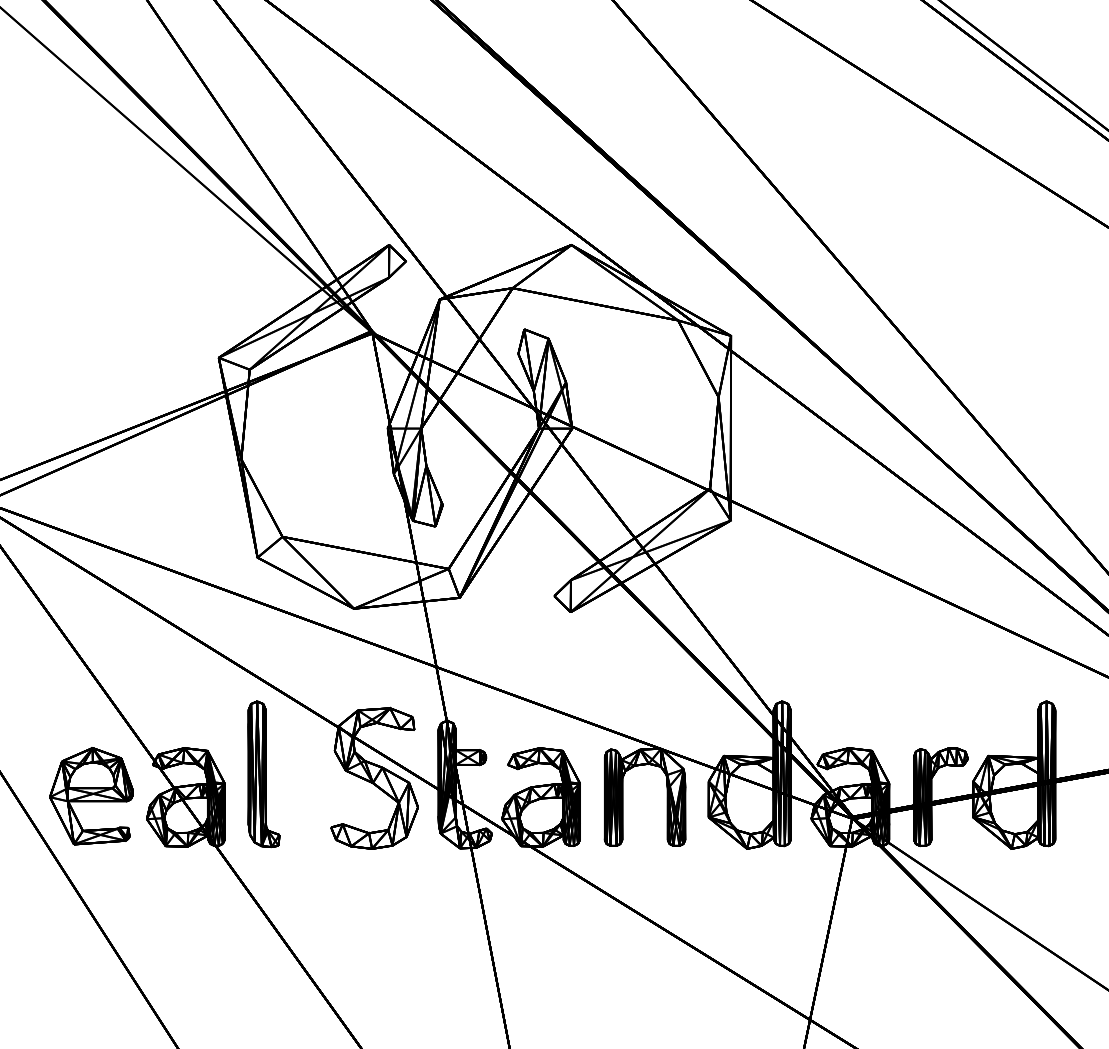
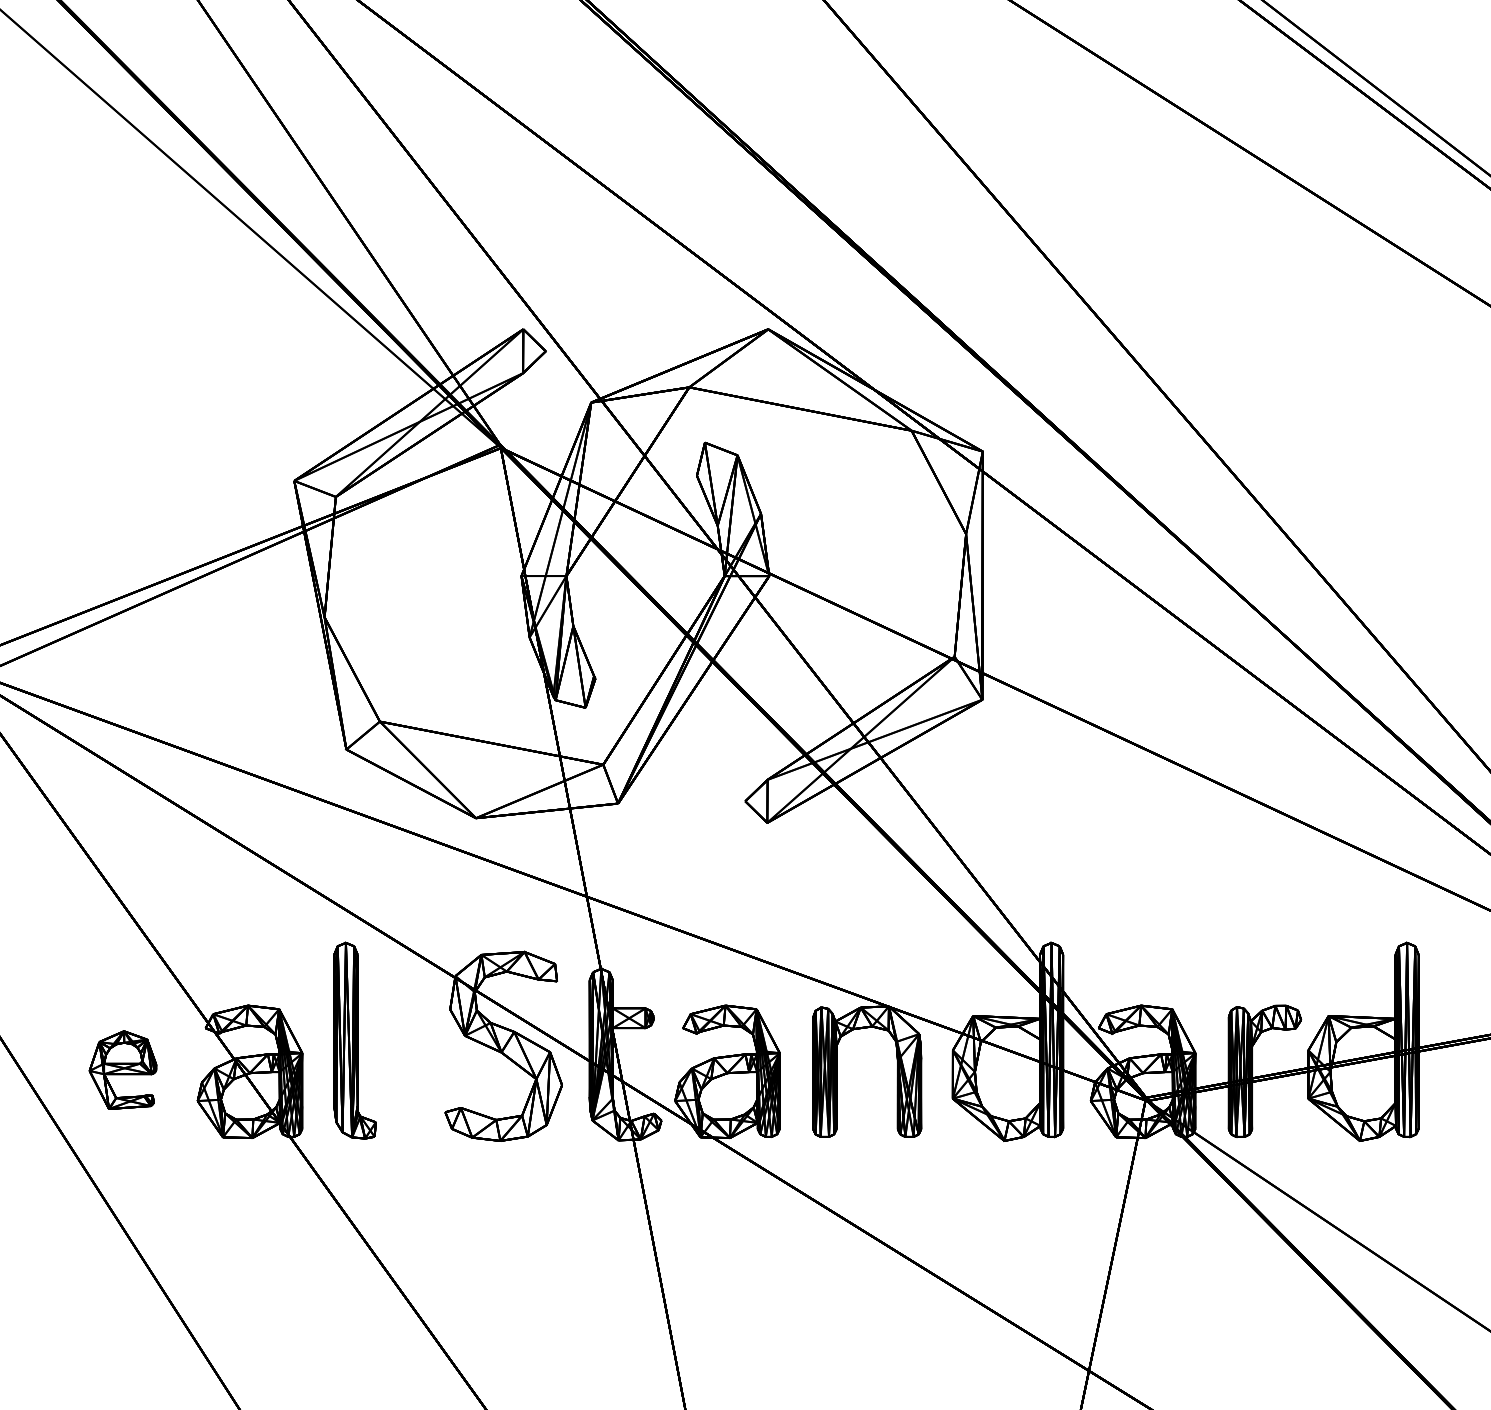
part: (90, 795) -> (122, 1069), size x0.6

